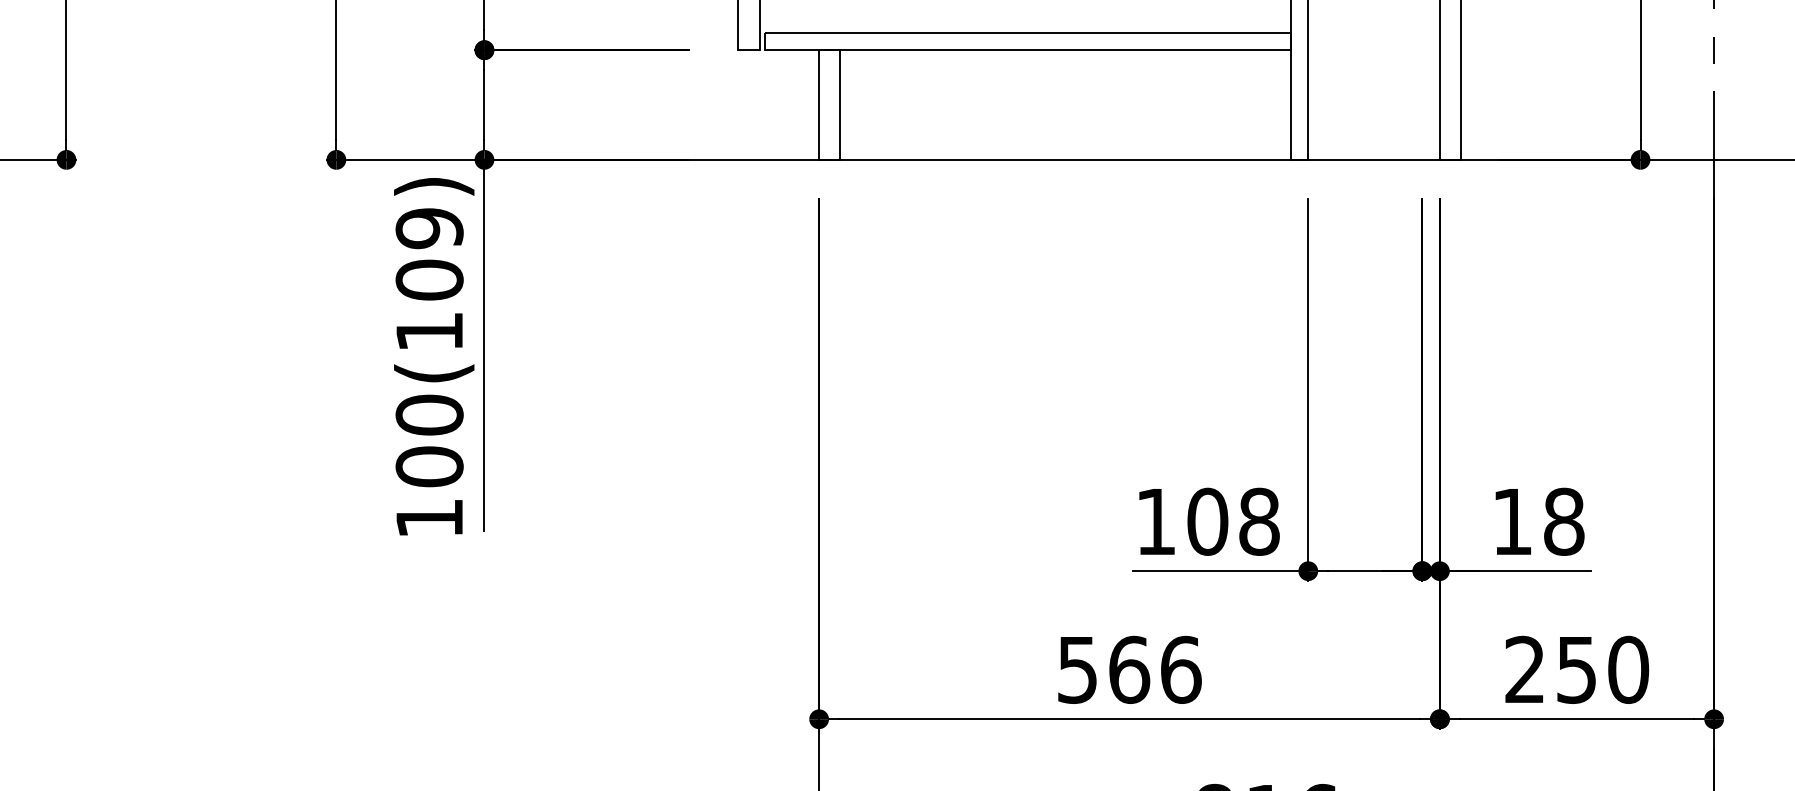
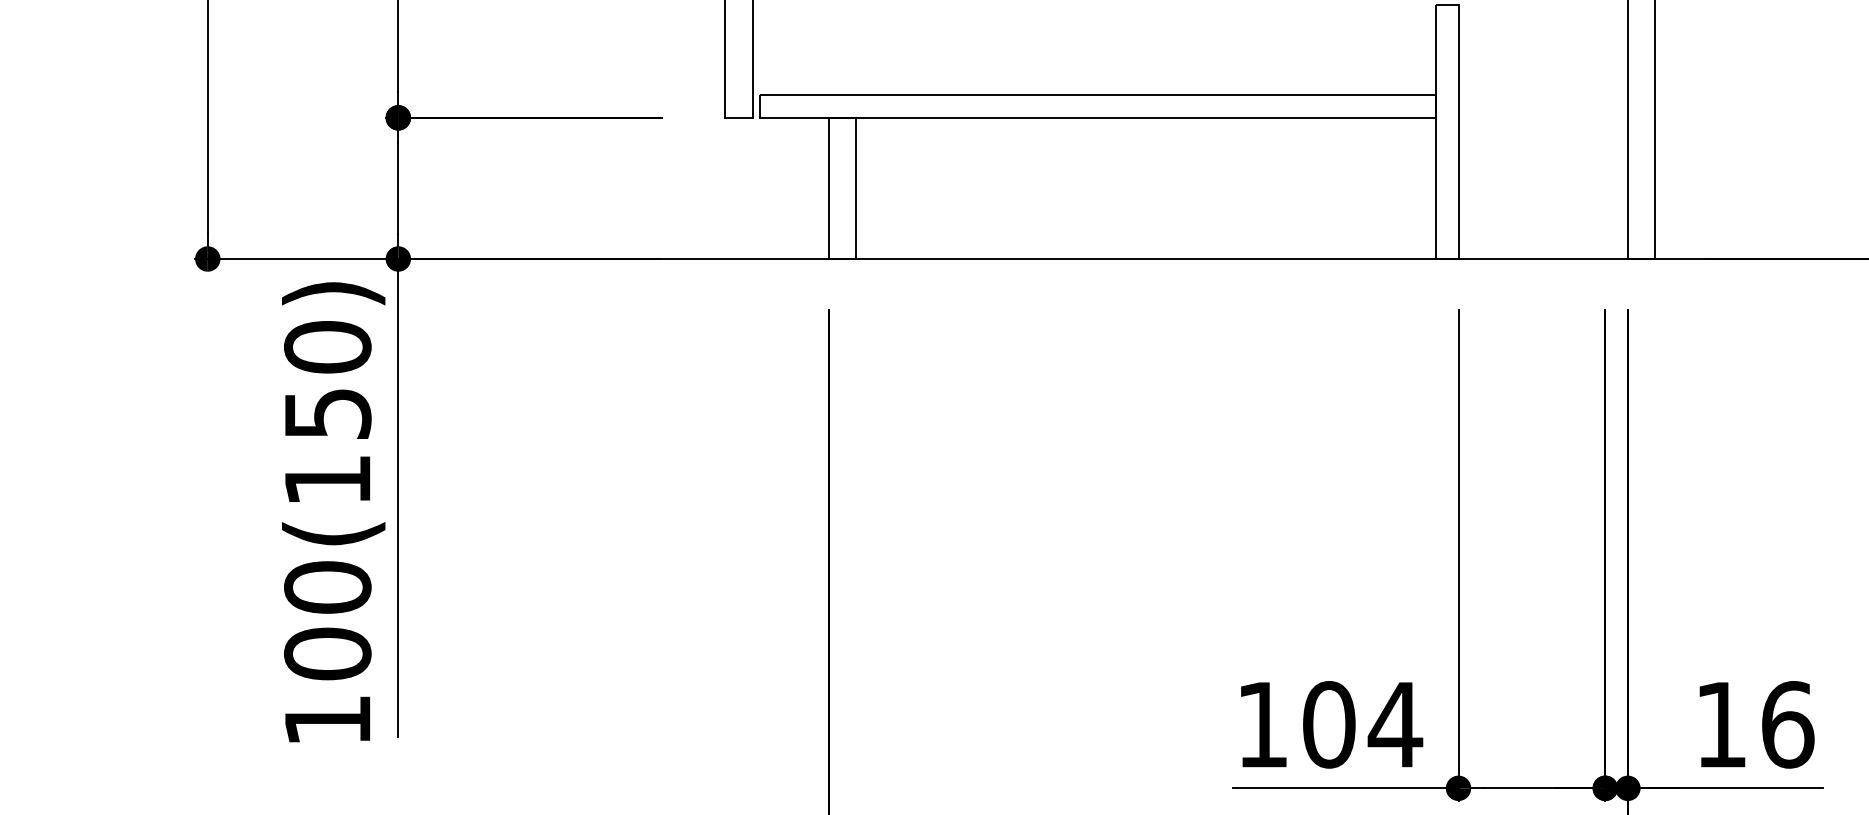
text: (429, 254) -> (327, 380), 100(109) -> 100(150)
text: (1258, 521) -> (1394, 724), 108 -> 104
text: (1564, 521) -> (1788, 724), 18 -> 16

